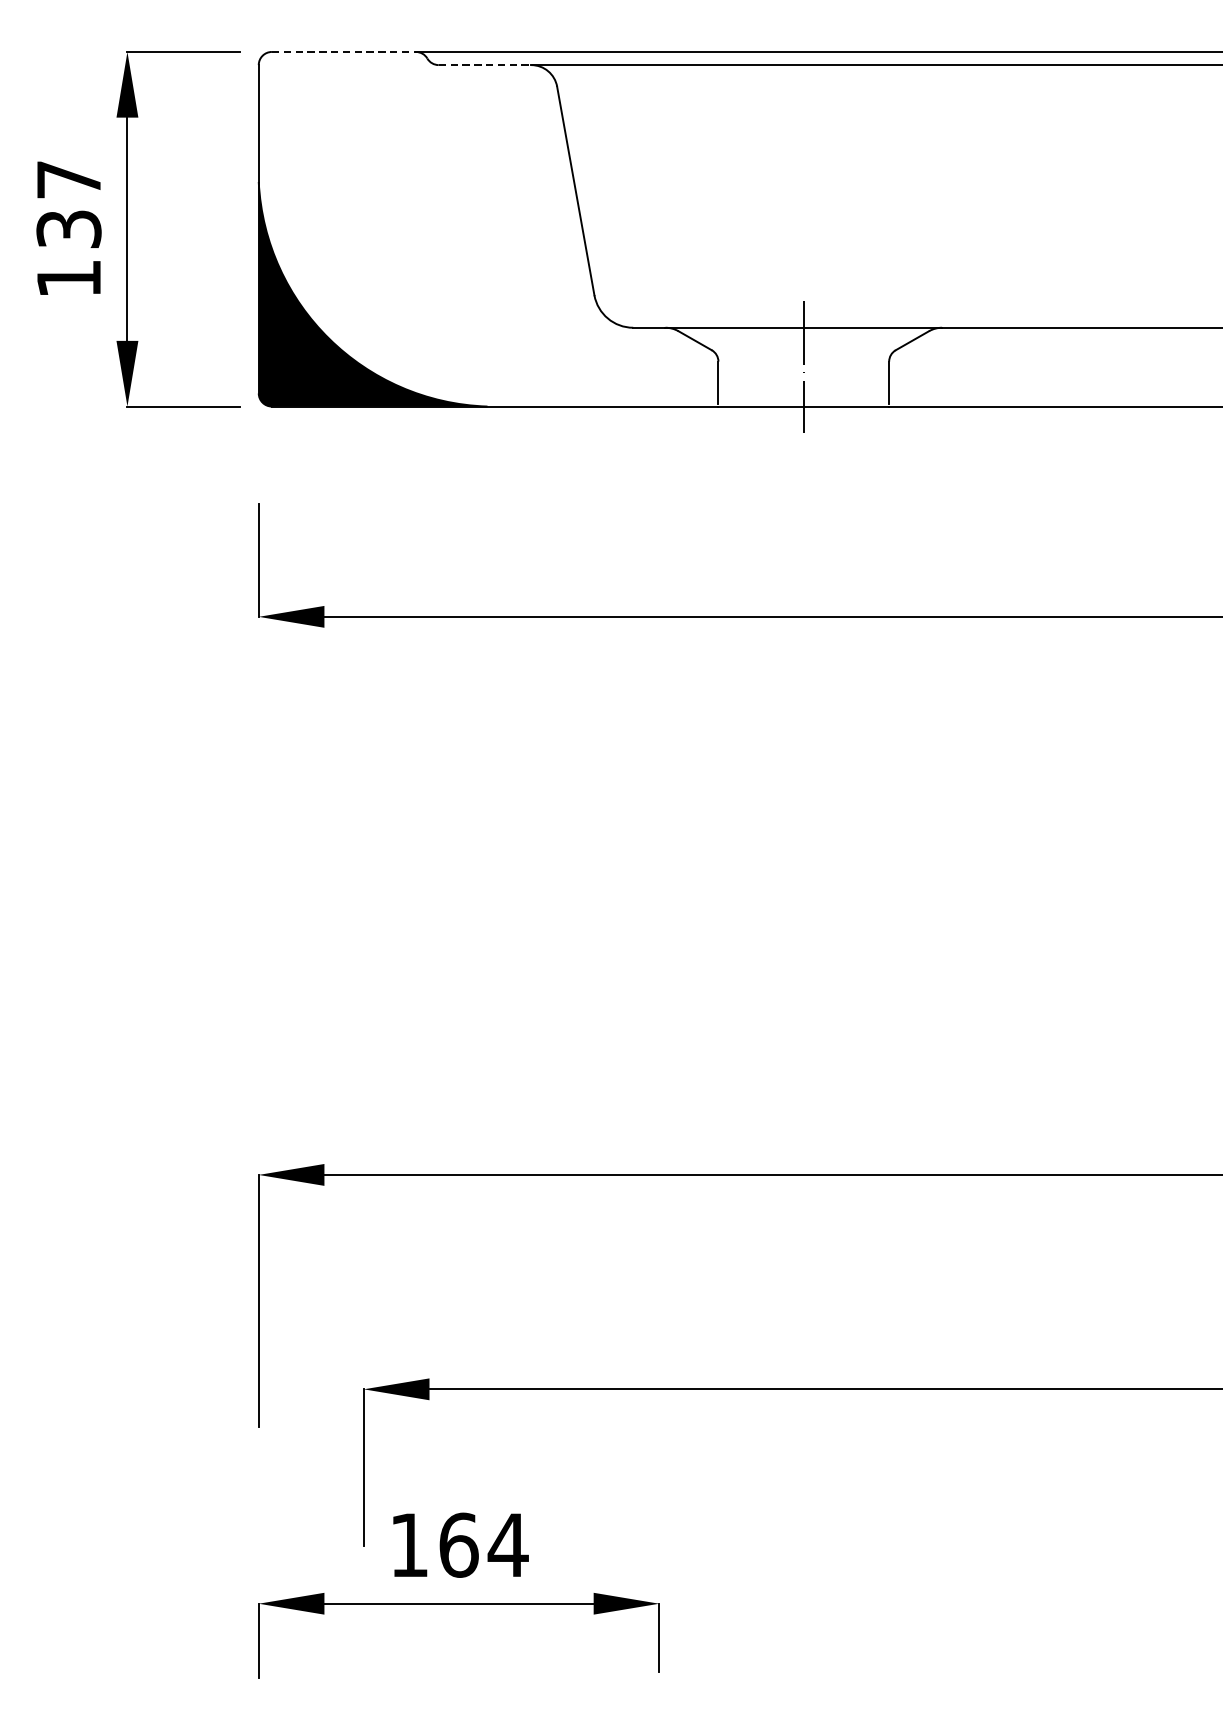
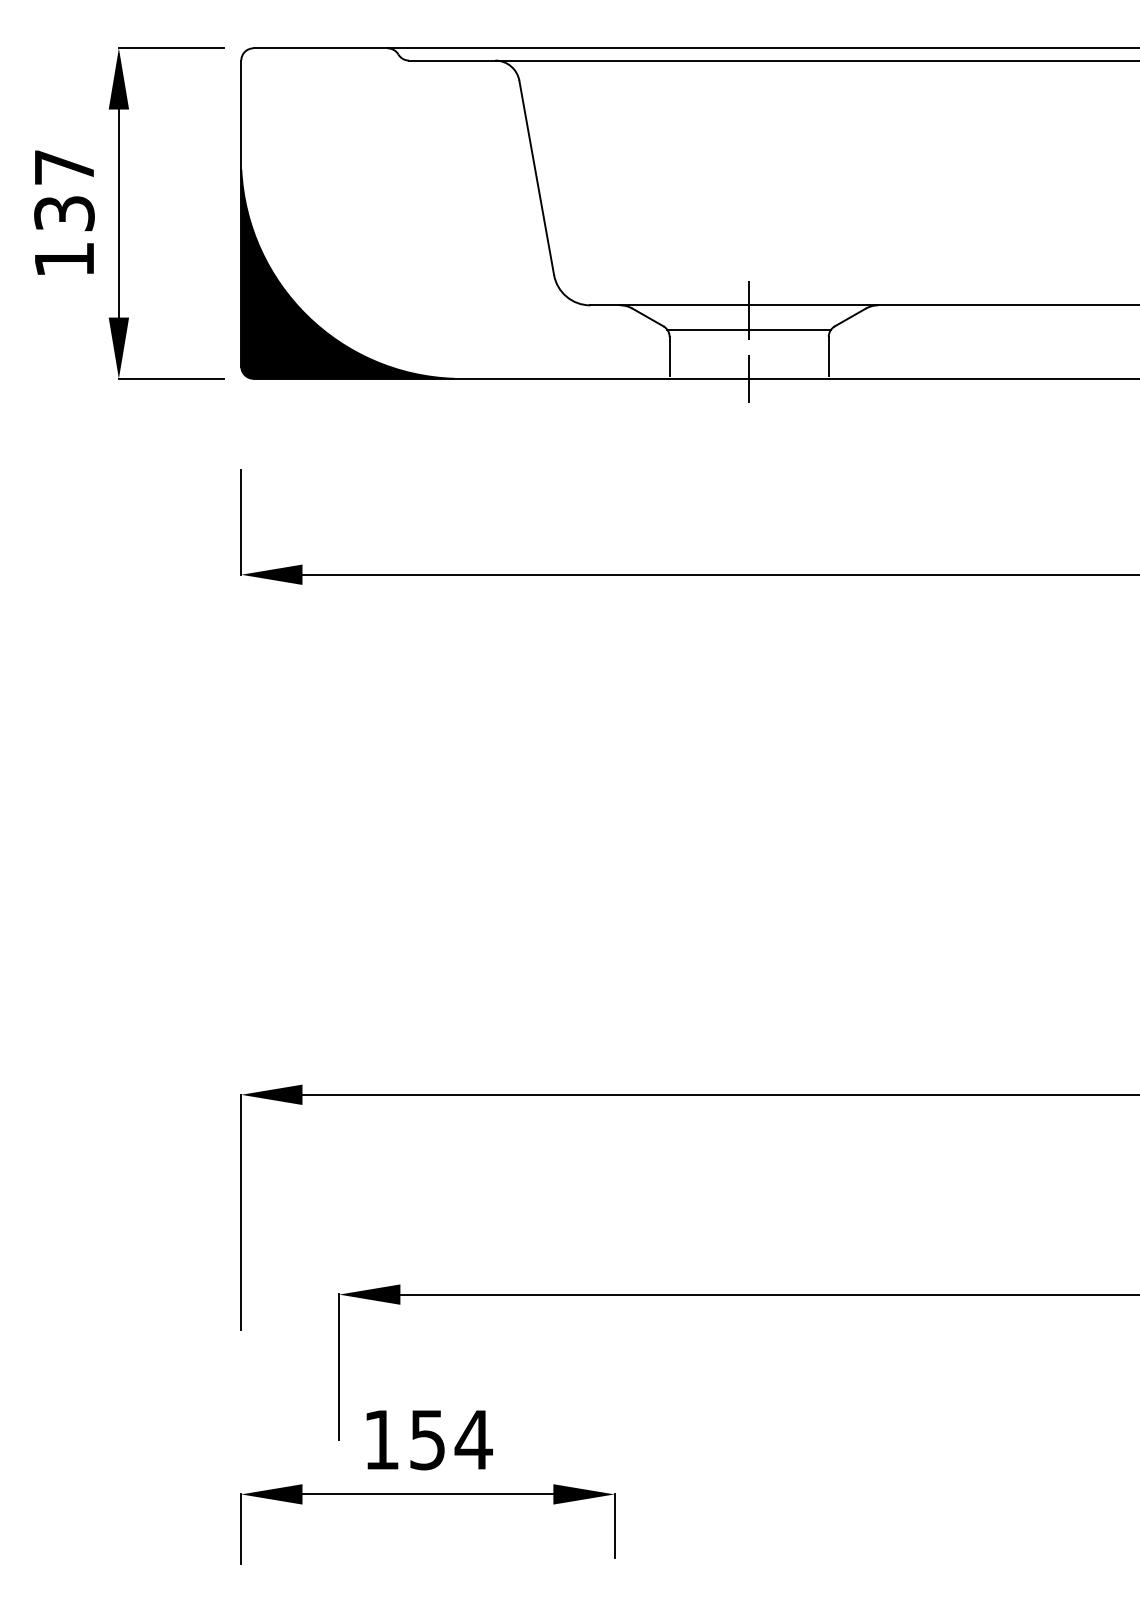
line: (344, 52) -> (321, 48), dashed -> solid
line: (485, 65) -> (452, 60), dashed -> solid
line: (804, 353) -> (749, 329), added
text: (459, 1544) -> (428, 1439), 164 -> 154

